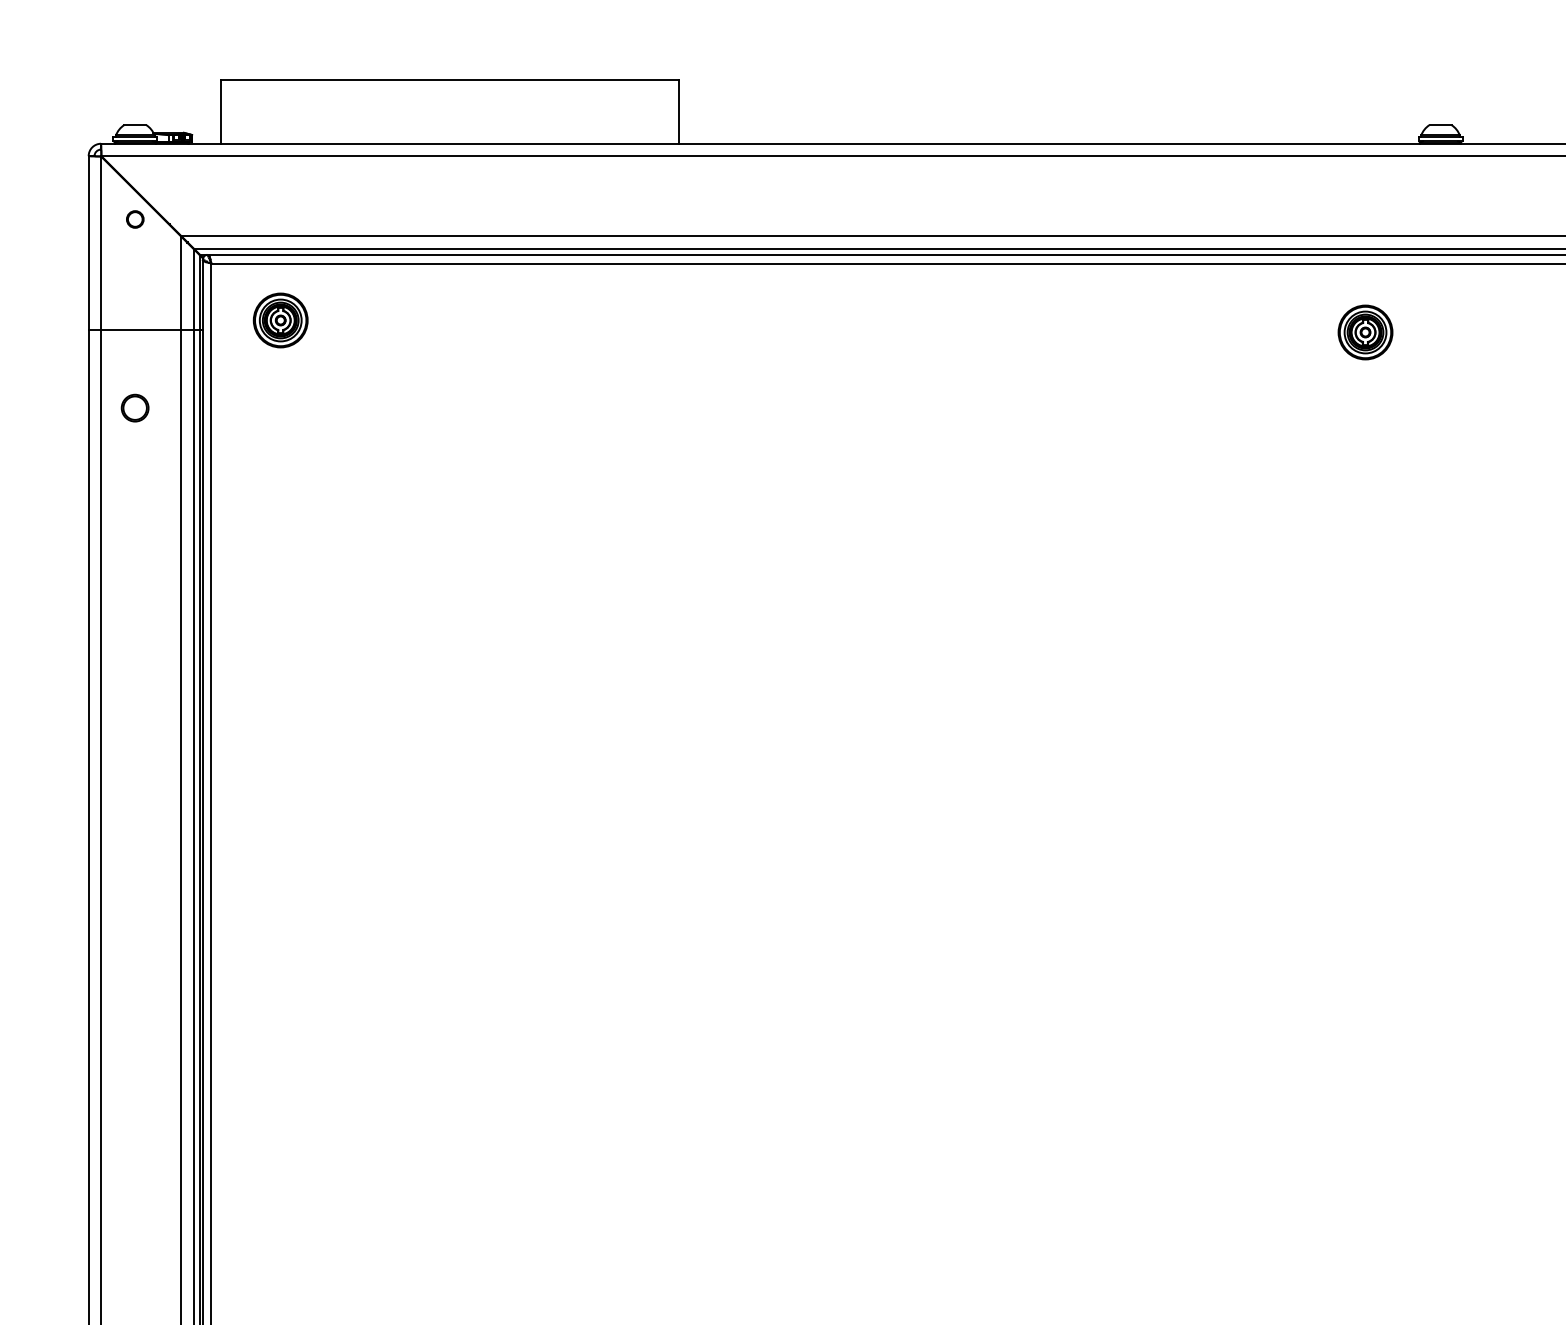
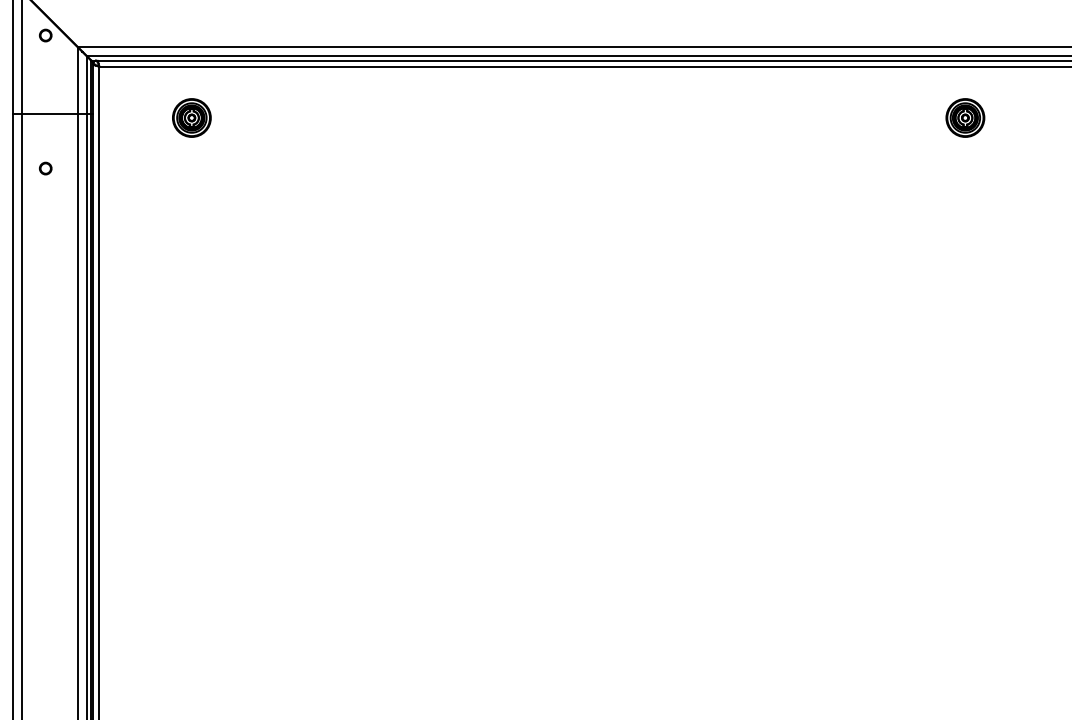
part: (280, 320) -> (191, 118), moved
part: (1365, 332) -> (965, 118), moved
circle: (135, 408) -> (45, 168), size x0.62

